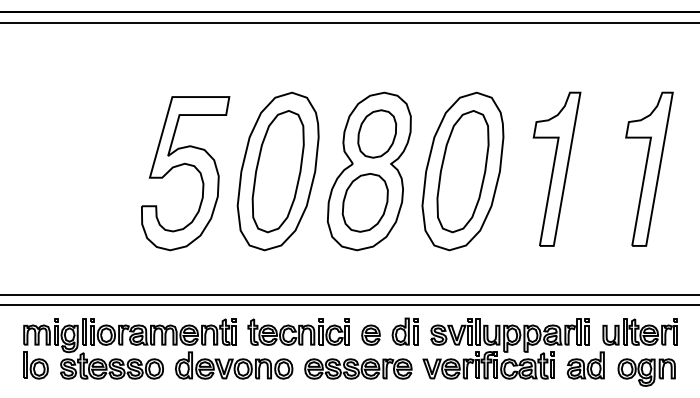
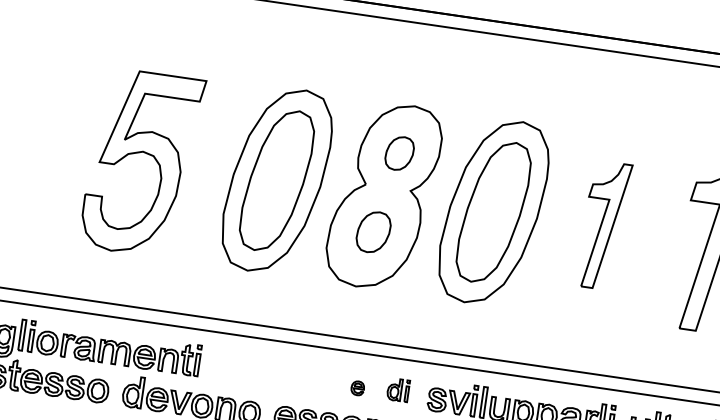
part: (377, 133) -> (399, 152), size x0.6
part: (186, 165) -> (144, 154), moved
part: (556, 168) -> (603, 224), size x0.7
part: (364, 202) -> (372, 231), size x0.6
part: (298, 331) -> (273, 371), removed
part: (404, 331) -> (397, 389), size x0.7
part: (370, 334) -> (357, 387), size x0.6

